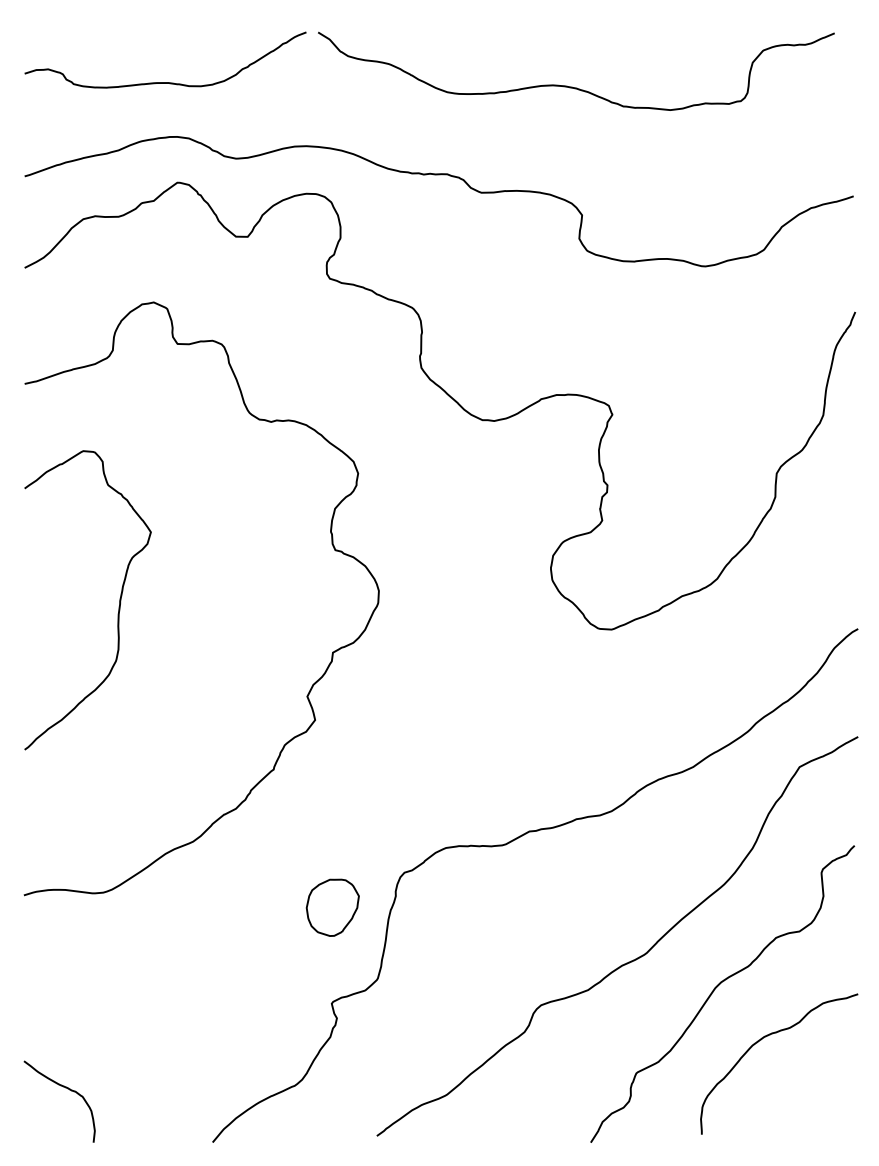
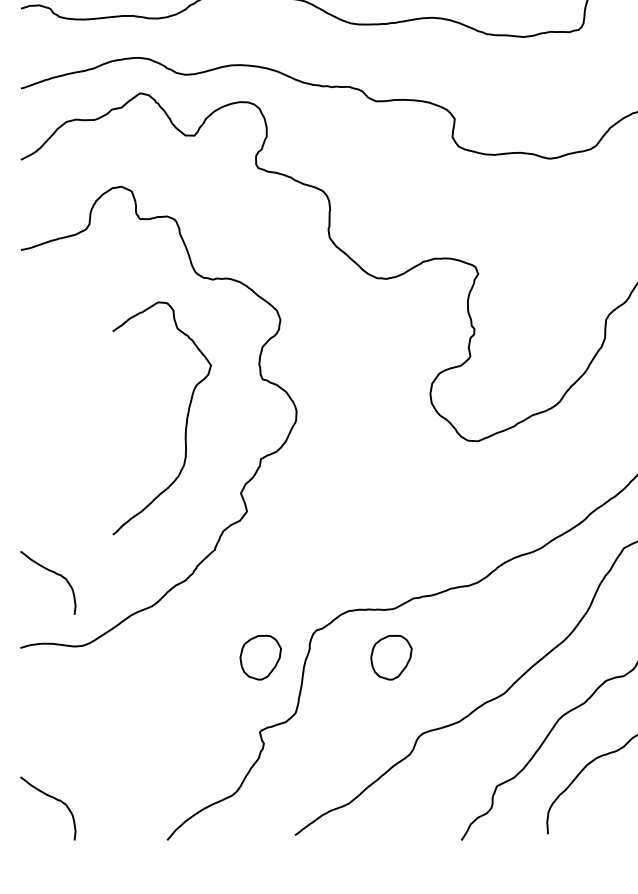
curve: (118, 606) -> (185, 423), moved
curve: (65, 798) -> (52, 572), added
part: (500, 907) -> (391, 657), added

